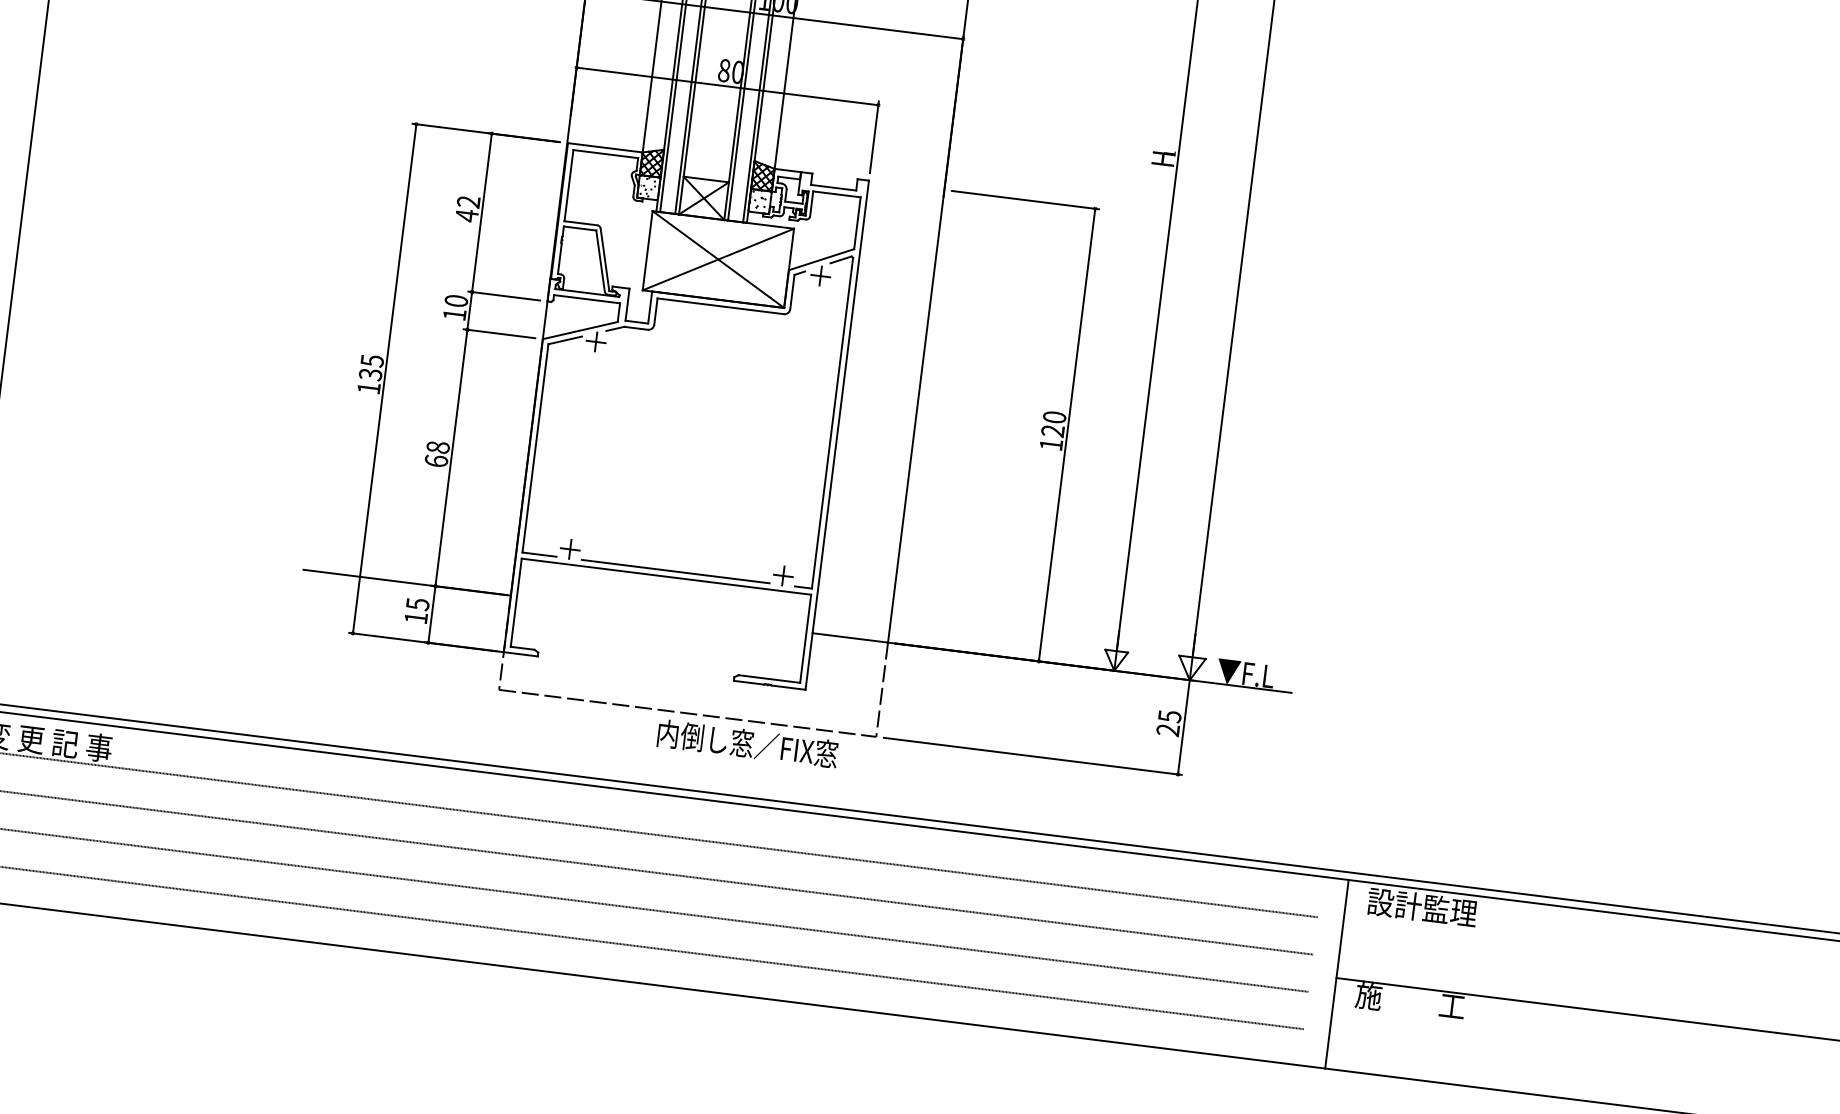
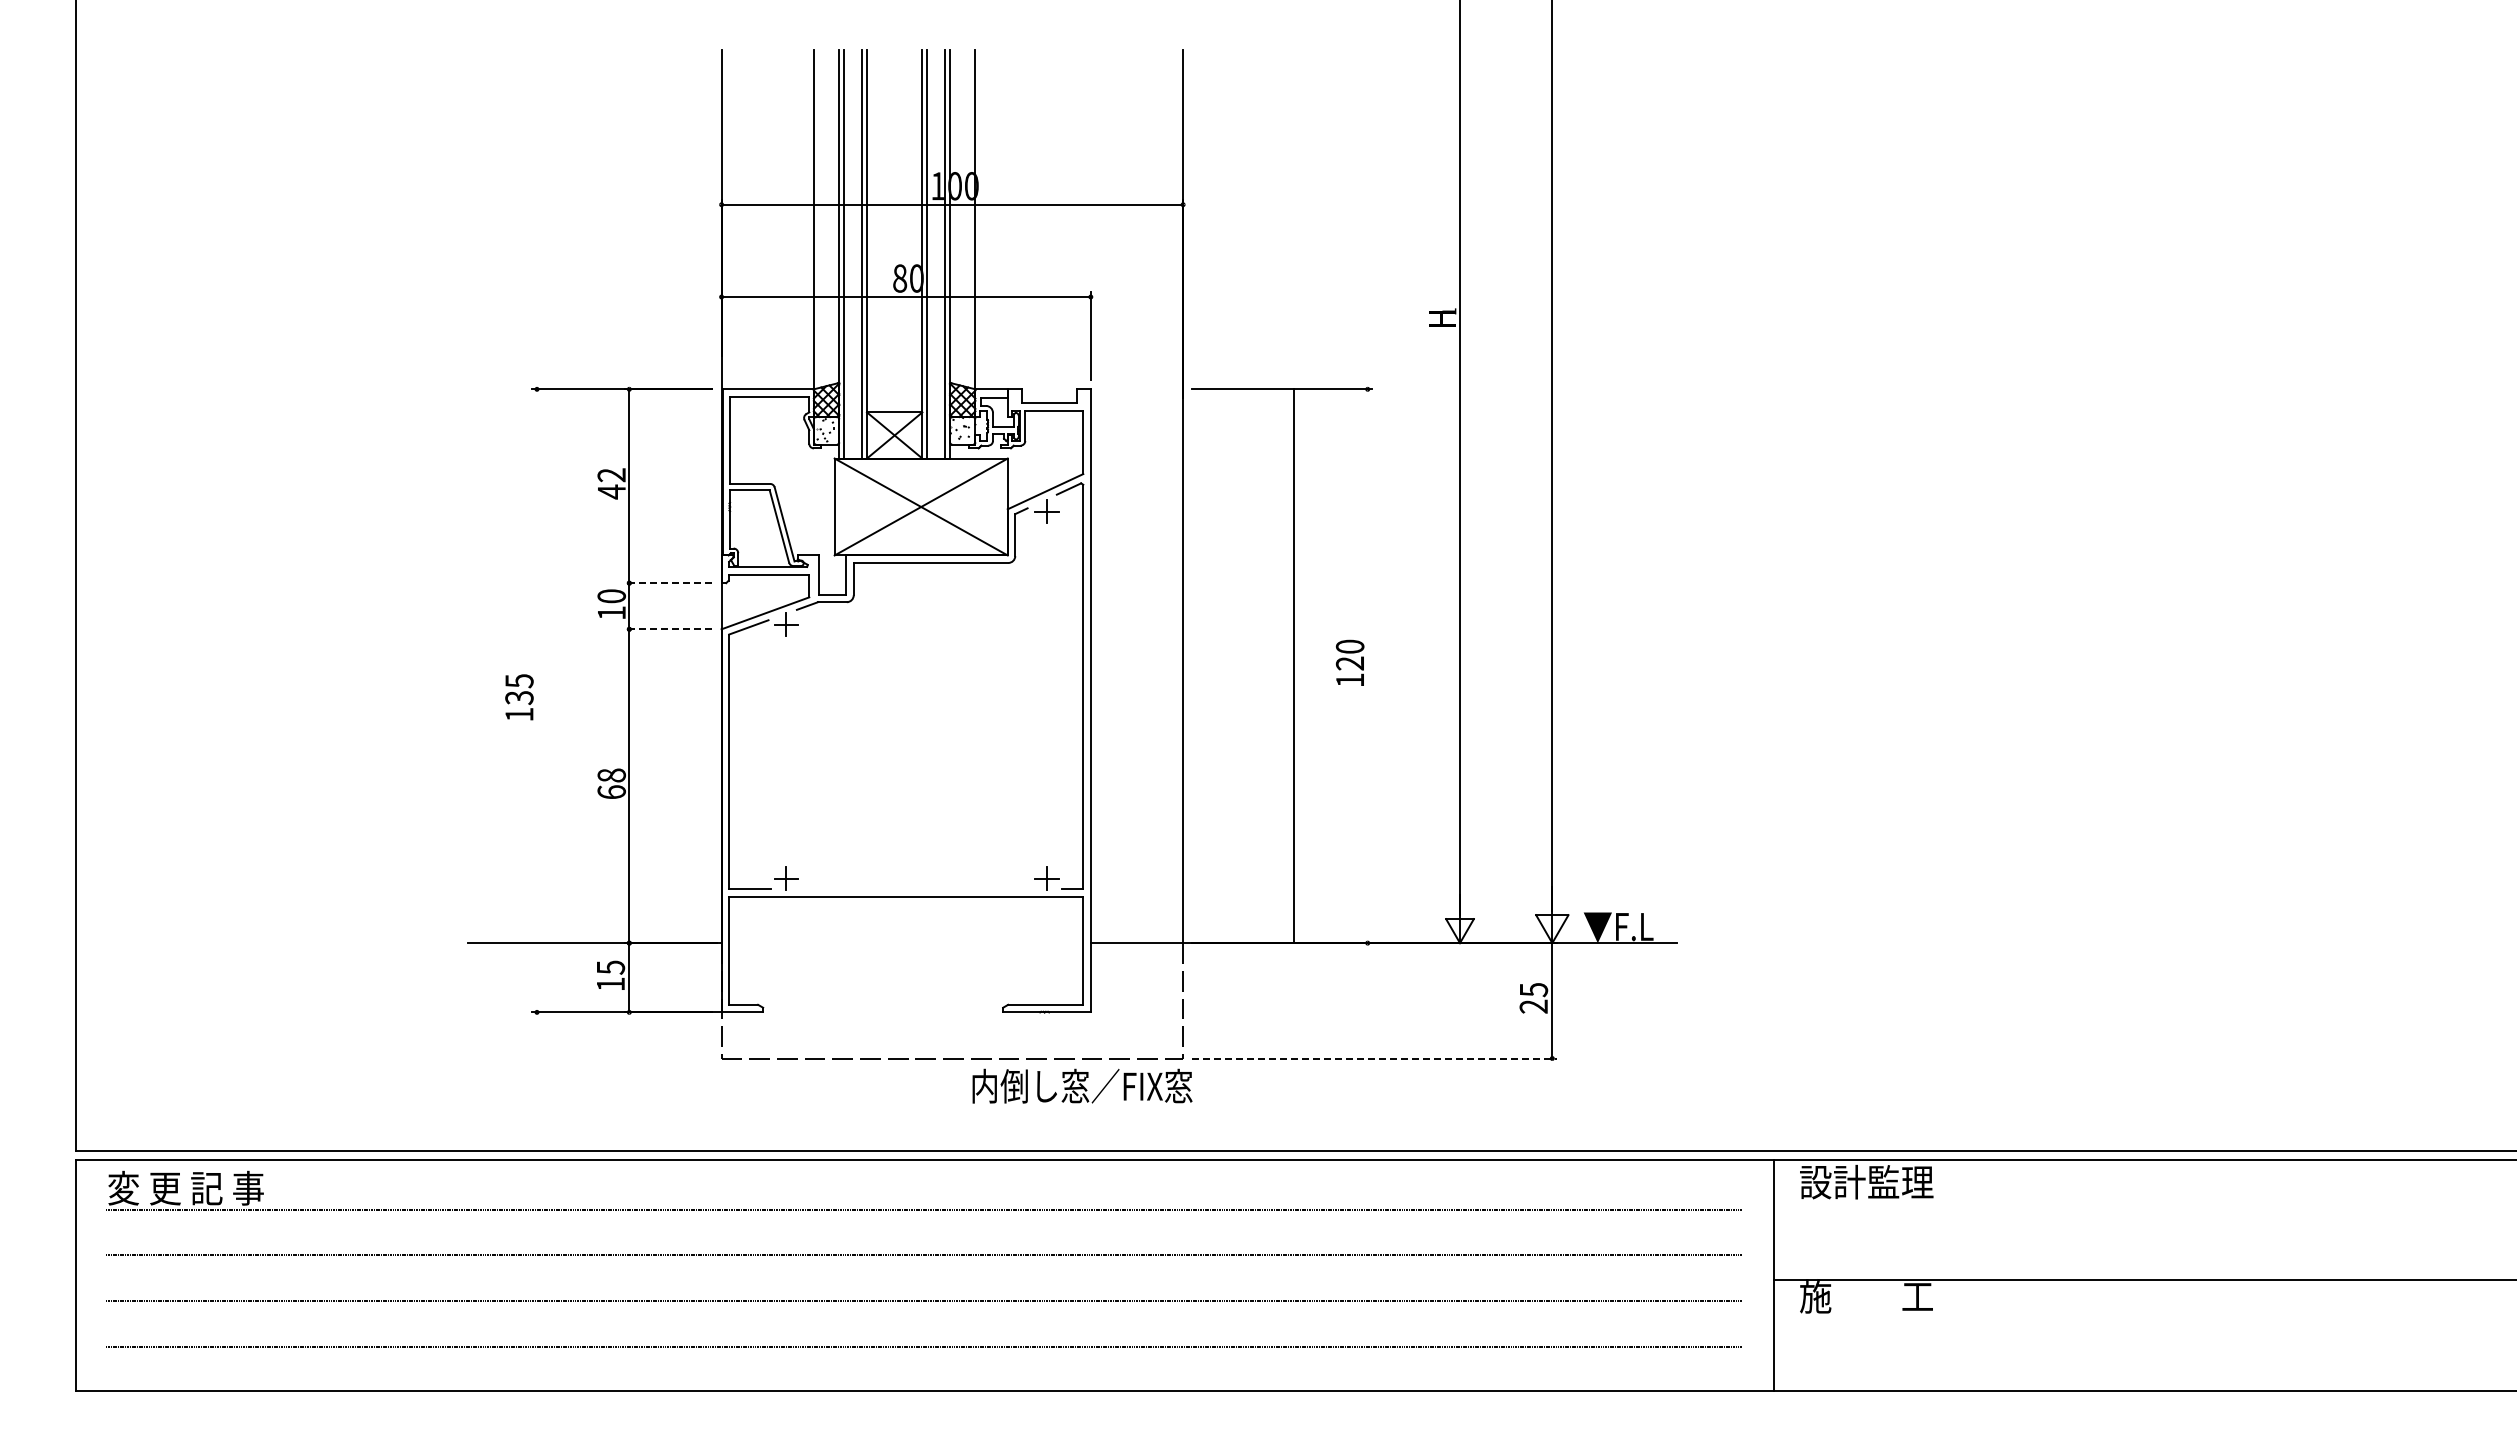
line: (504, 296) -> (668, 583), solid -> dashed
line: (499, 333) -> (668, 629), solid -> dashed
line: (385, 378) -> (537, 700), removed
line: (1066, 435) -> (1293, 666), moved
line: (675, 571) -> (916, 889), removed
text: (748, 743) -> (1082, 1085), moved
line: (1033, 756) -> (1375, 1058), solid -> dashed

